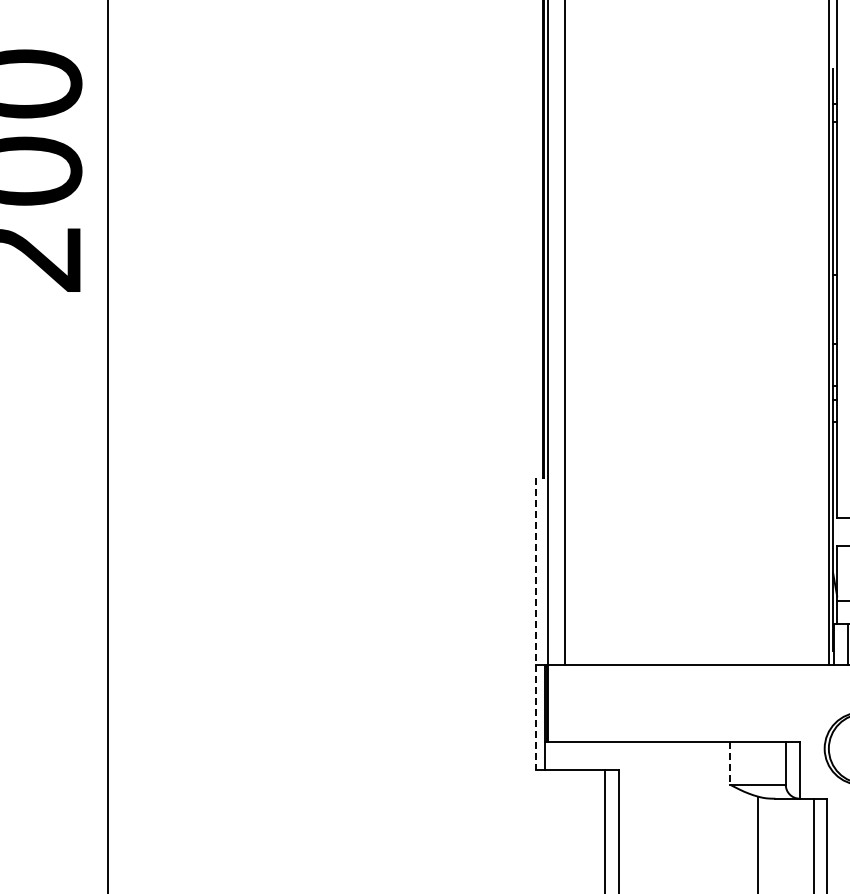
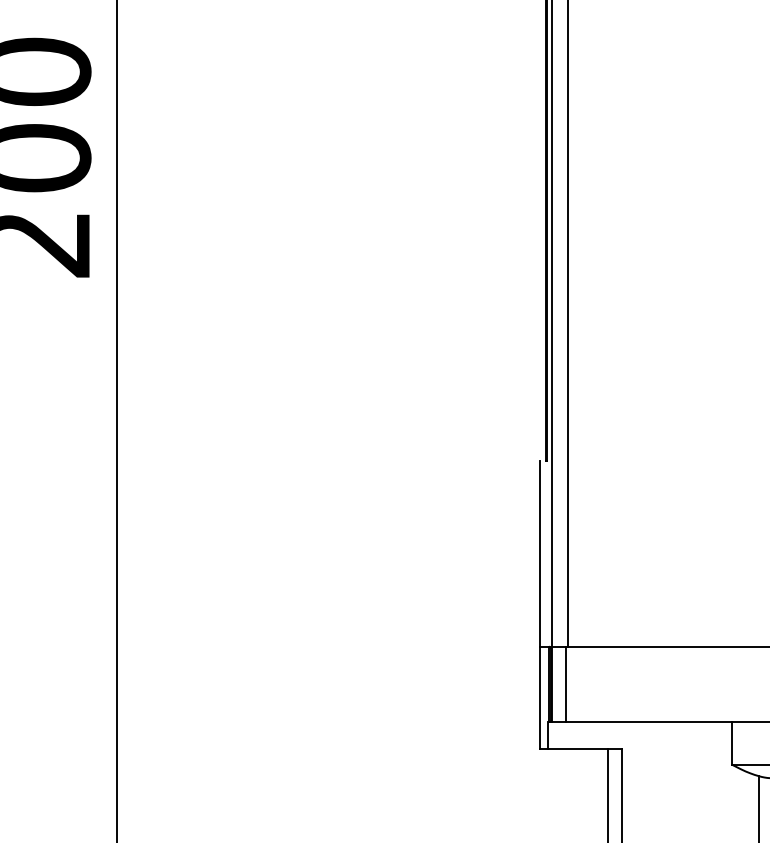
line: (535, 623) -> (539, 605), dashed -> solid
line: (562, 703) -> (565, 684), added
line: (730, 763) -> (732, 743), dashed -> solid

